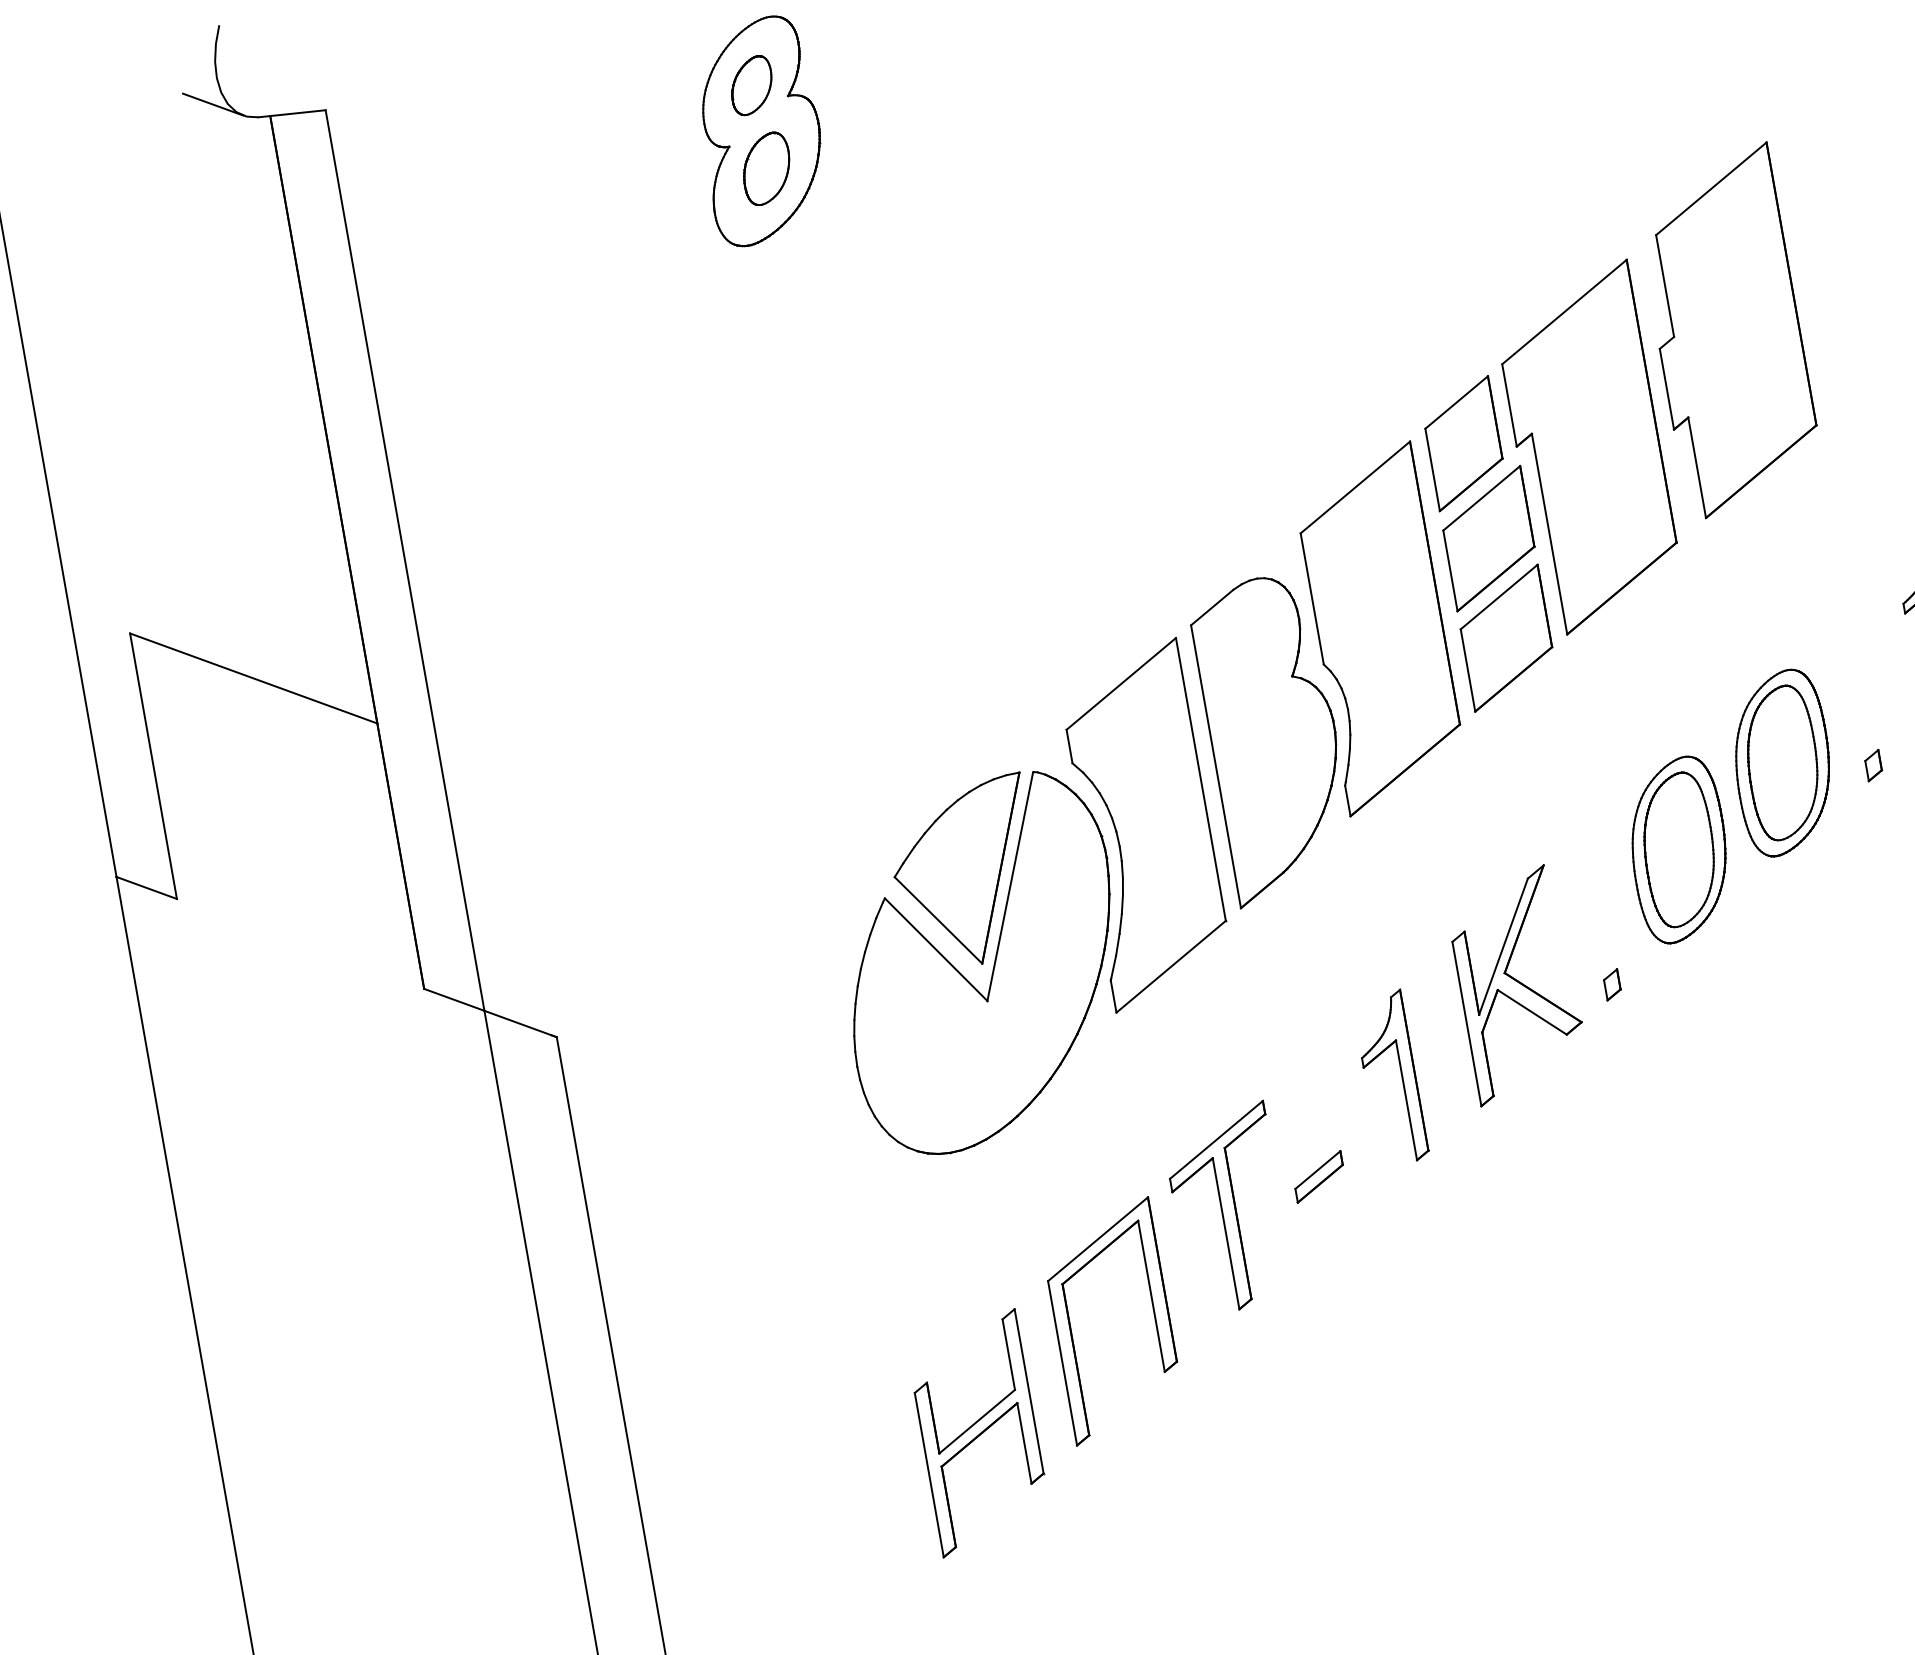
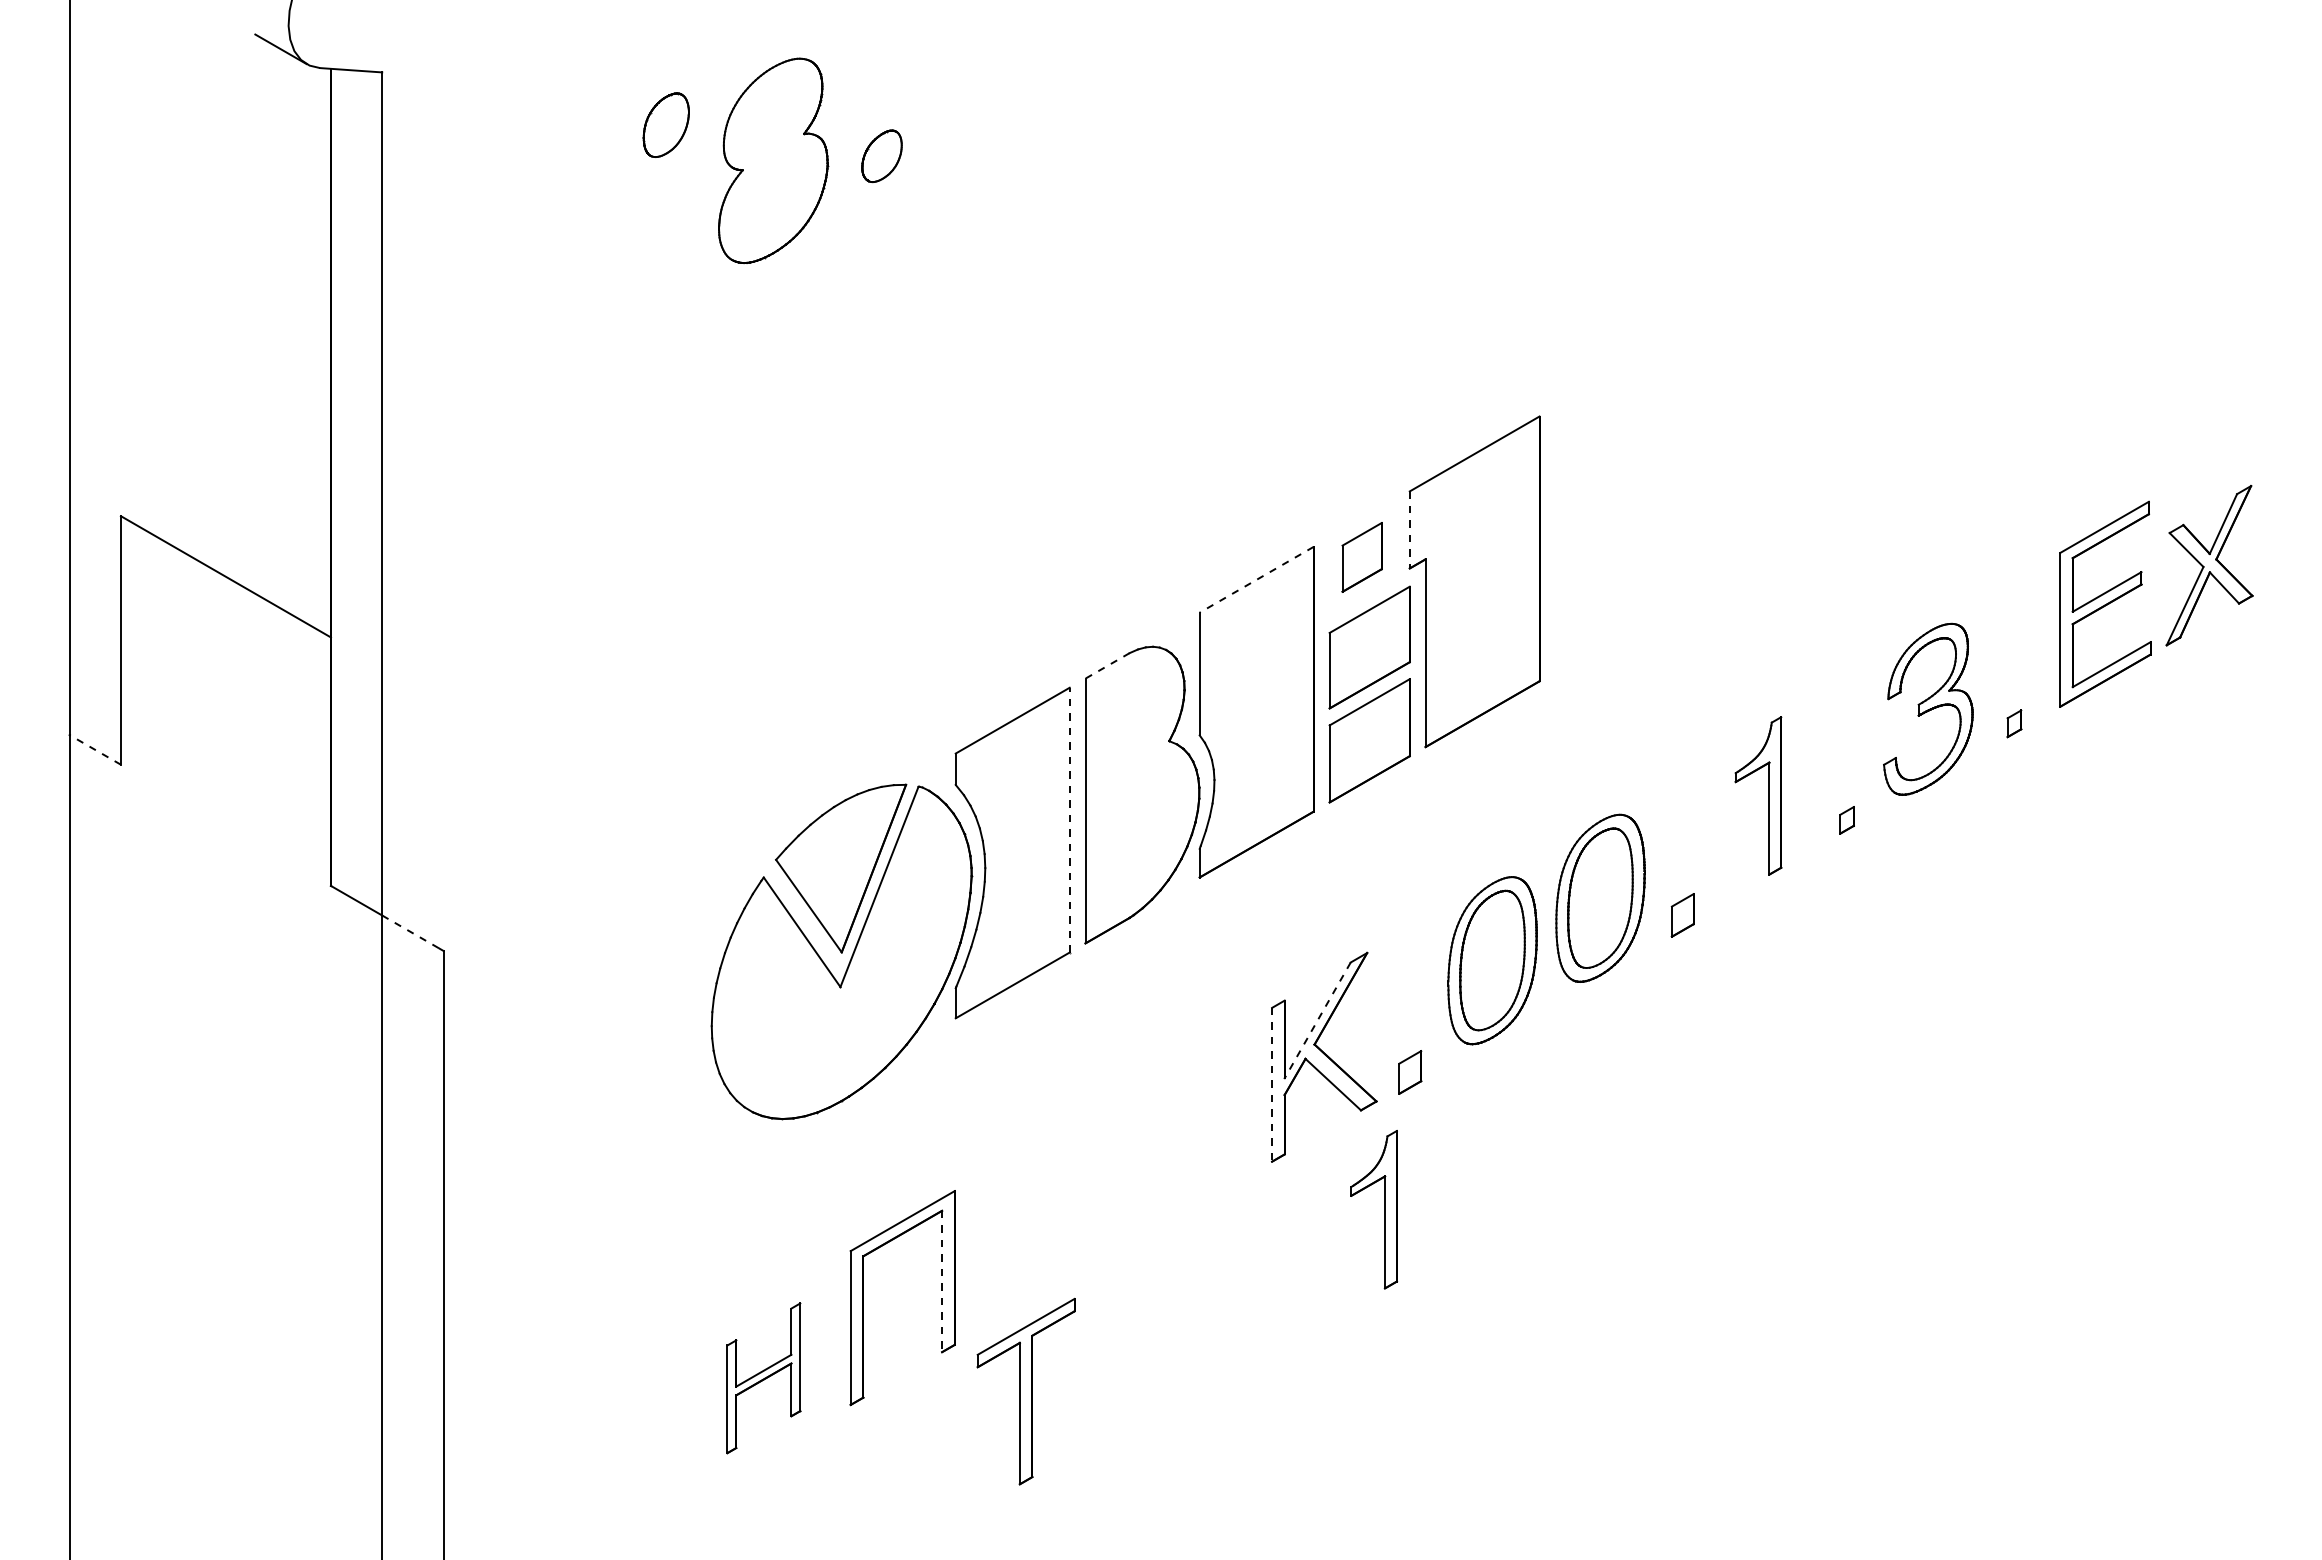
part: (751, 85) -> (881, 156), moved
part: (765, 168) -> (665, 124), moved
part: (1728, 331) -> (1620, 497), removed
line: (1509, 405) -> (1409, 529), solid -> dashed
part: (1463, 443) -> (1361, 557), size x0.6
line: (1355, 487) -> (1256, 579), solid -> dashed
line: (1212, 607) -> (1107, 665), solid -> dashed
part: (1873, 764) -> (1682, 914), size x1.6
line: (1200, 778) -> (1069, 819), solid -> dashed
line: (146, 887) -> (95, 749), solid -> dashed
line: (1503, 946) -> (1317, 1020), solid -> dashed
part: (1612, 984) -> (1410, 1072), size x1.6
line: (1467, 1023) -> (1272, 1084), solid -> dashed
line: (521, 1024) -> (413, 933), solid -> dashed
part: (1401, 1076) -> (1384, 1209), moved
part: (1318, 1176) -> (1112, 1199), removed
part: (1227, 1209) -> (1025, 1391), moved
line: (1151, 1296) -> (942, 1281), solid -> dashed
part: (978, 1433) -> (763, 1378), size x0.7

